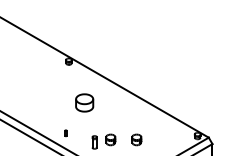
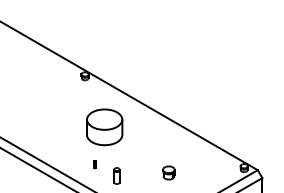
part: (84, 102) -> (104, 126), size x1.67
part: (65, 133) -> (94, 165), moved
part: (110, 139) -> (136, 172), removed

